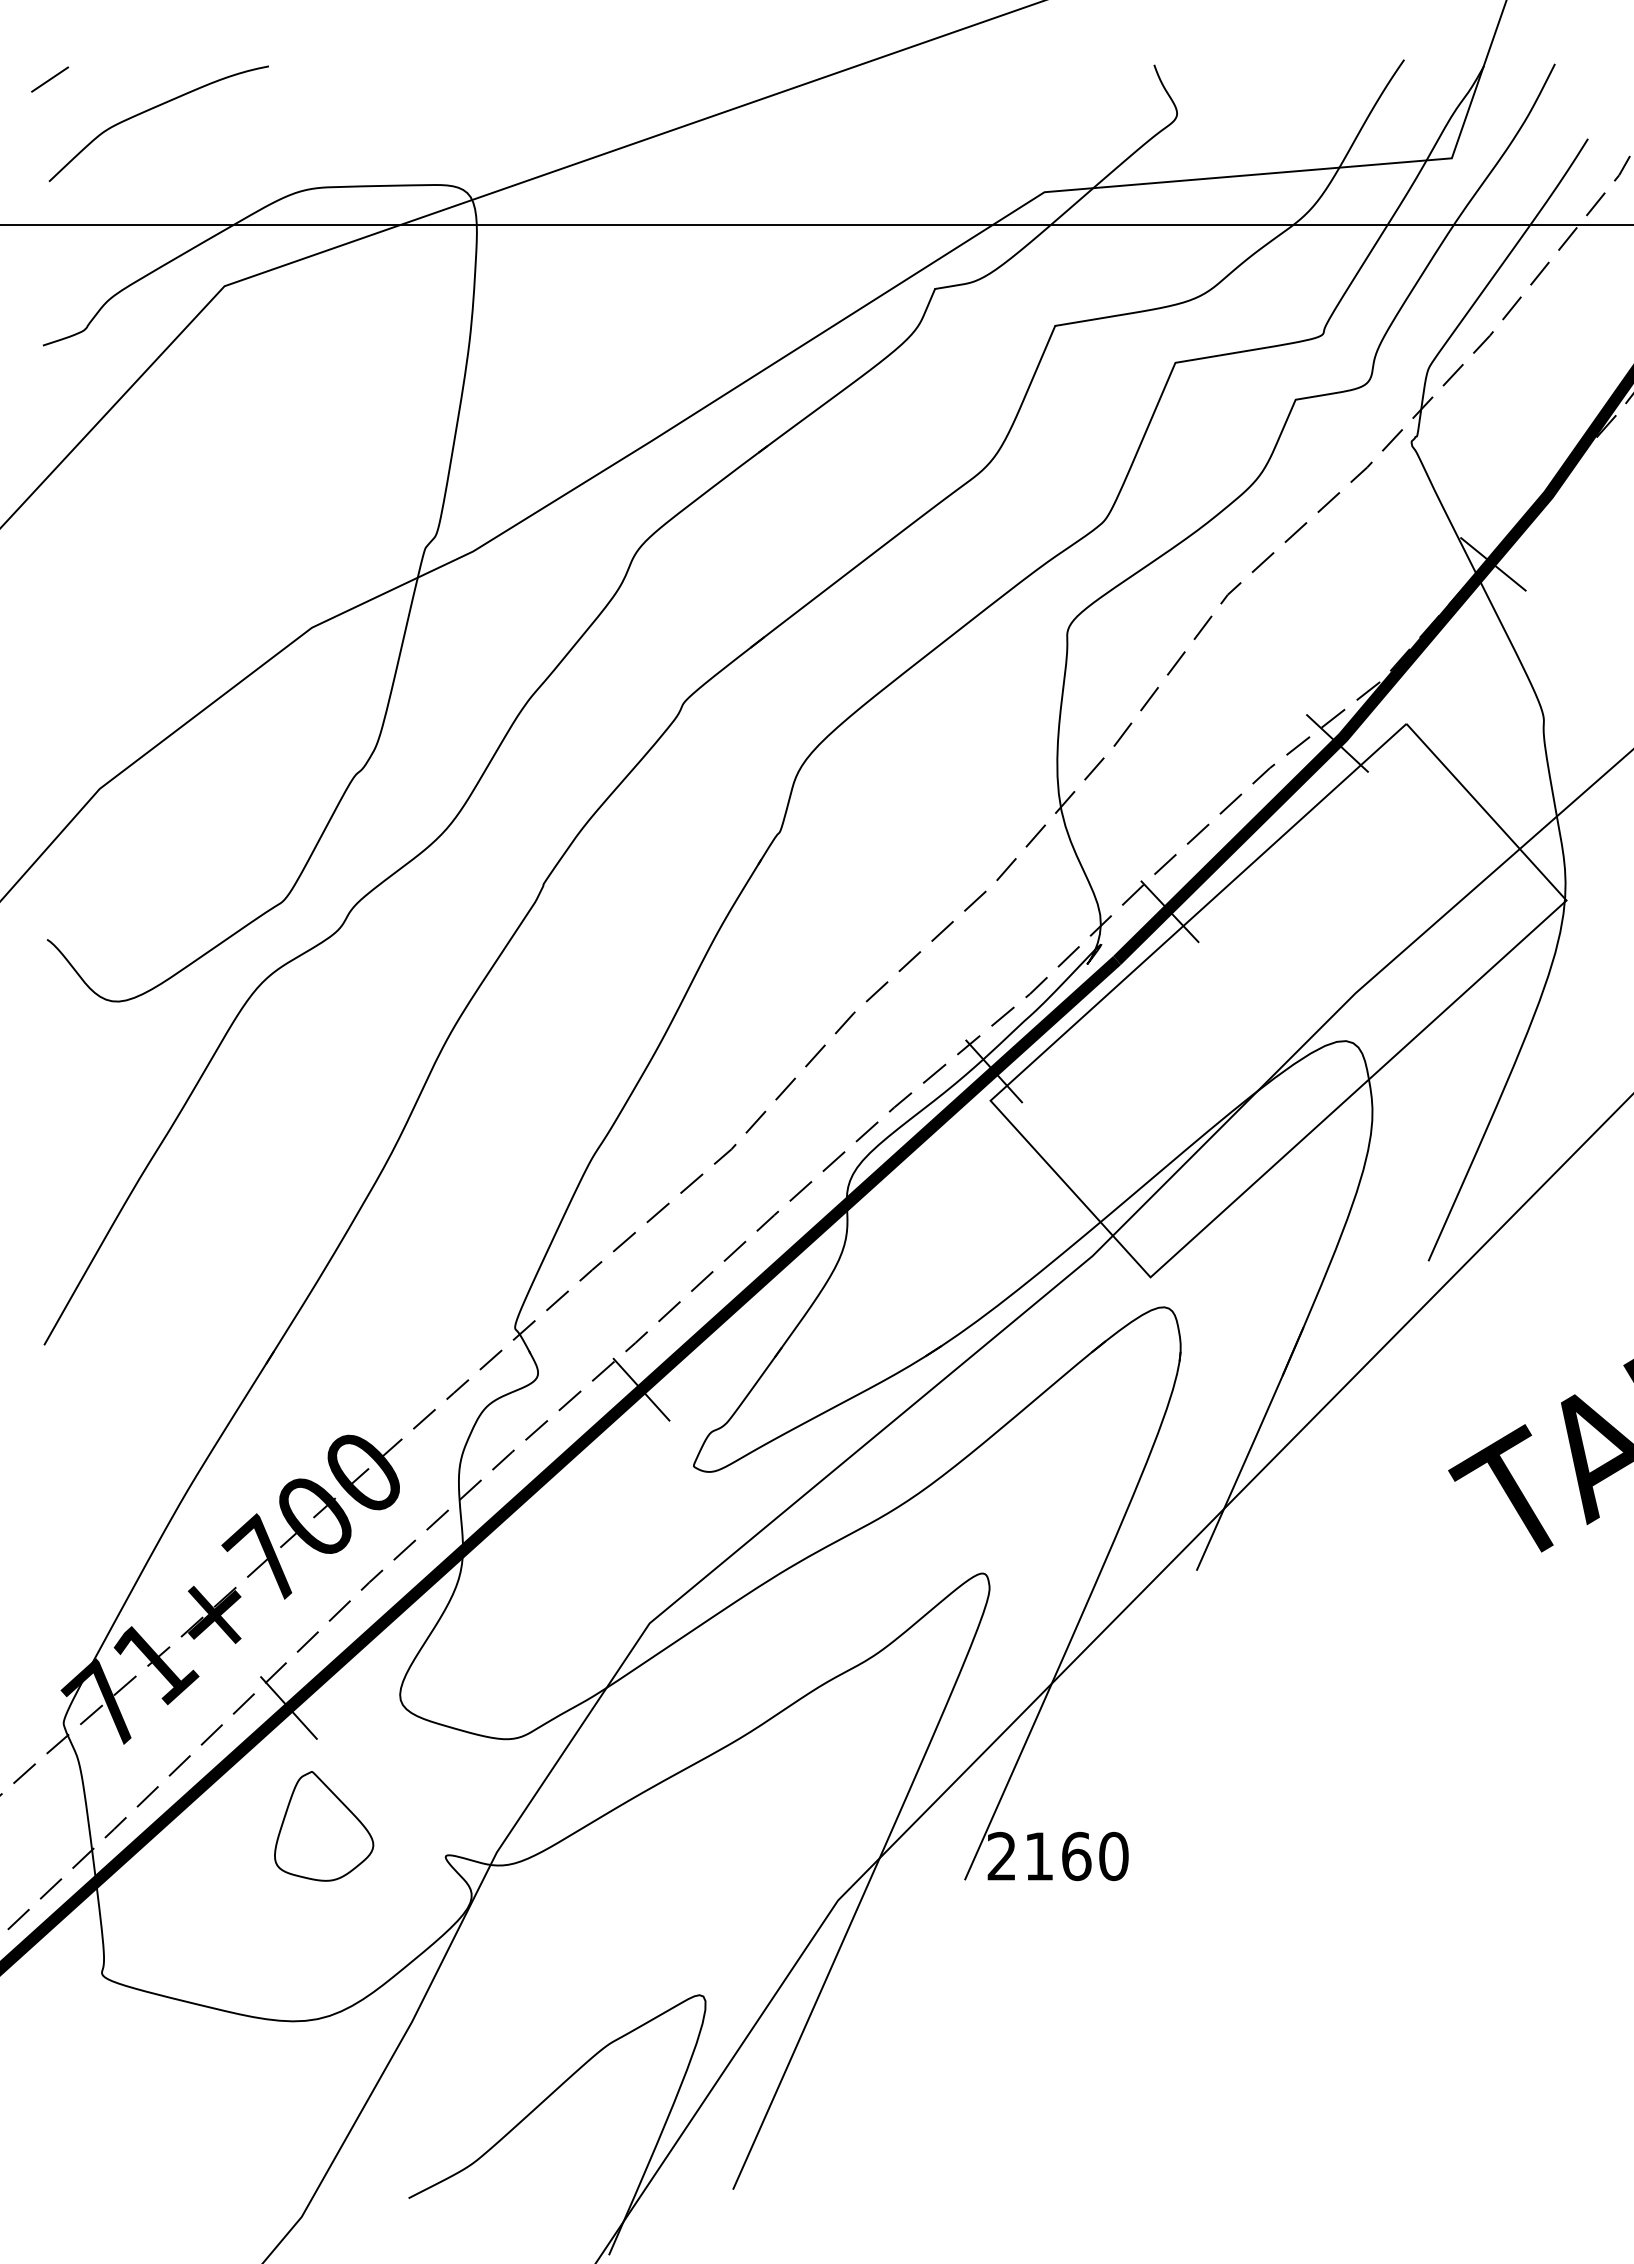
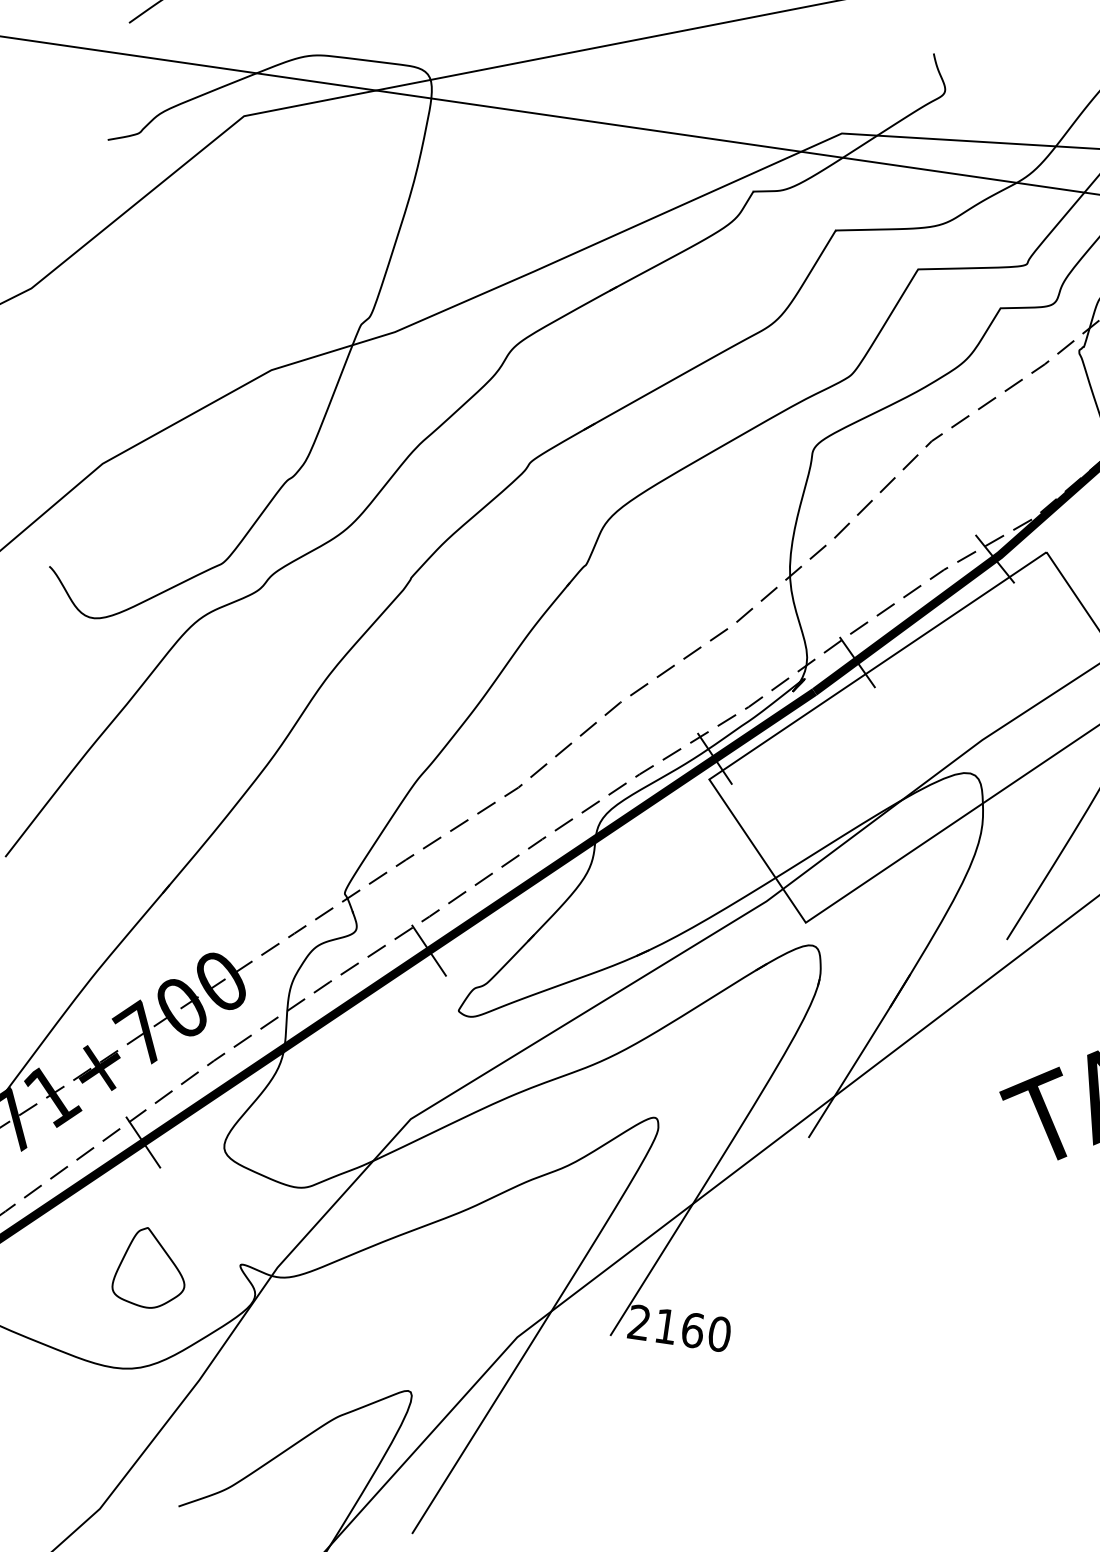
part: (324, 1826) -> (151, 1268), moved

